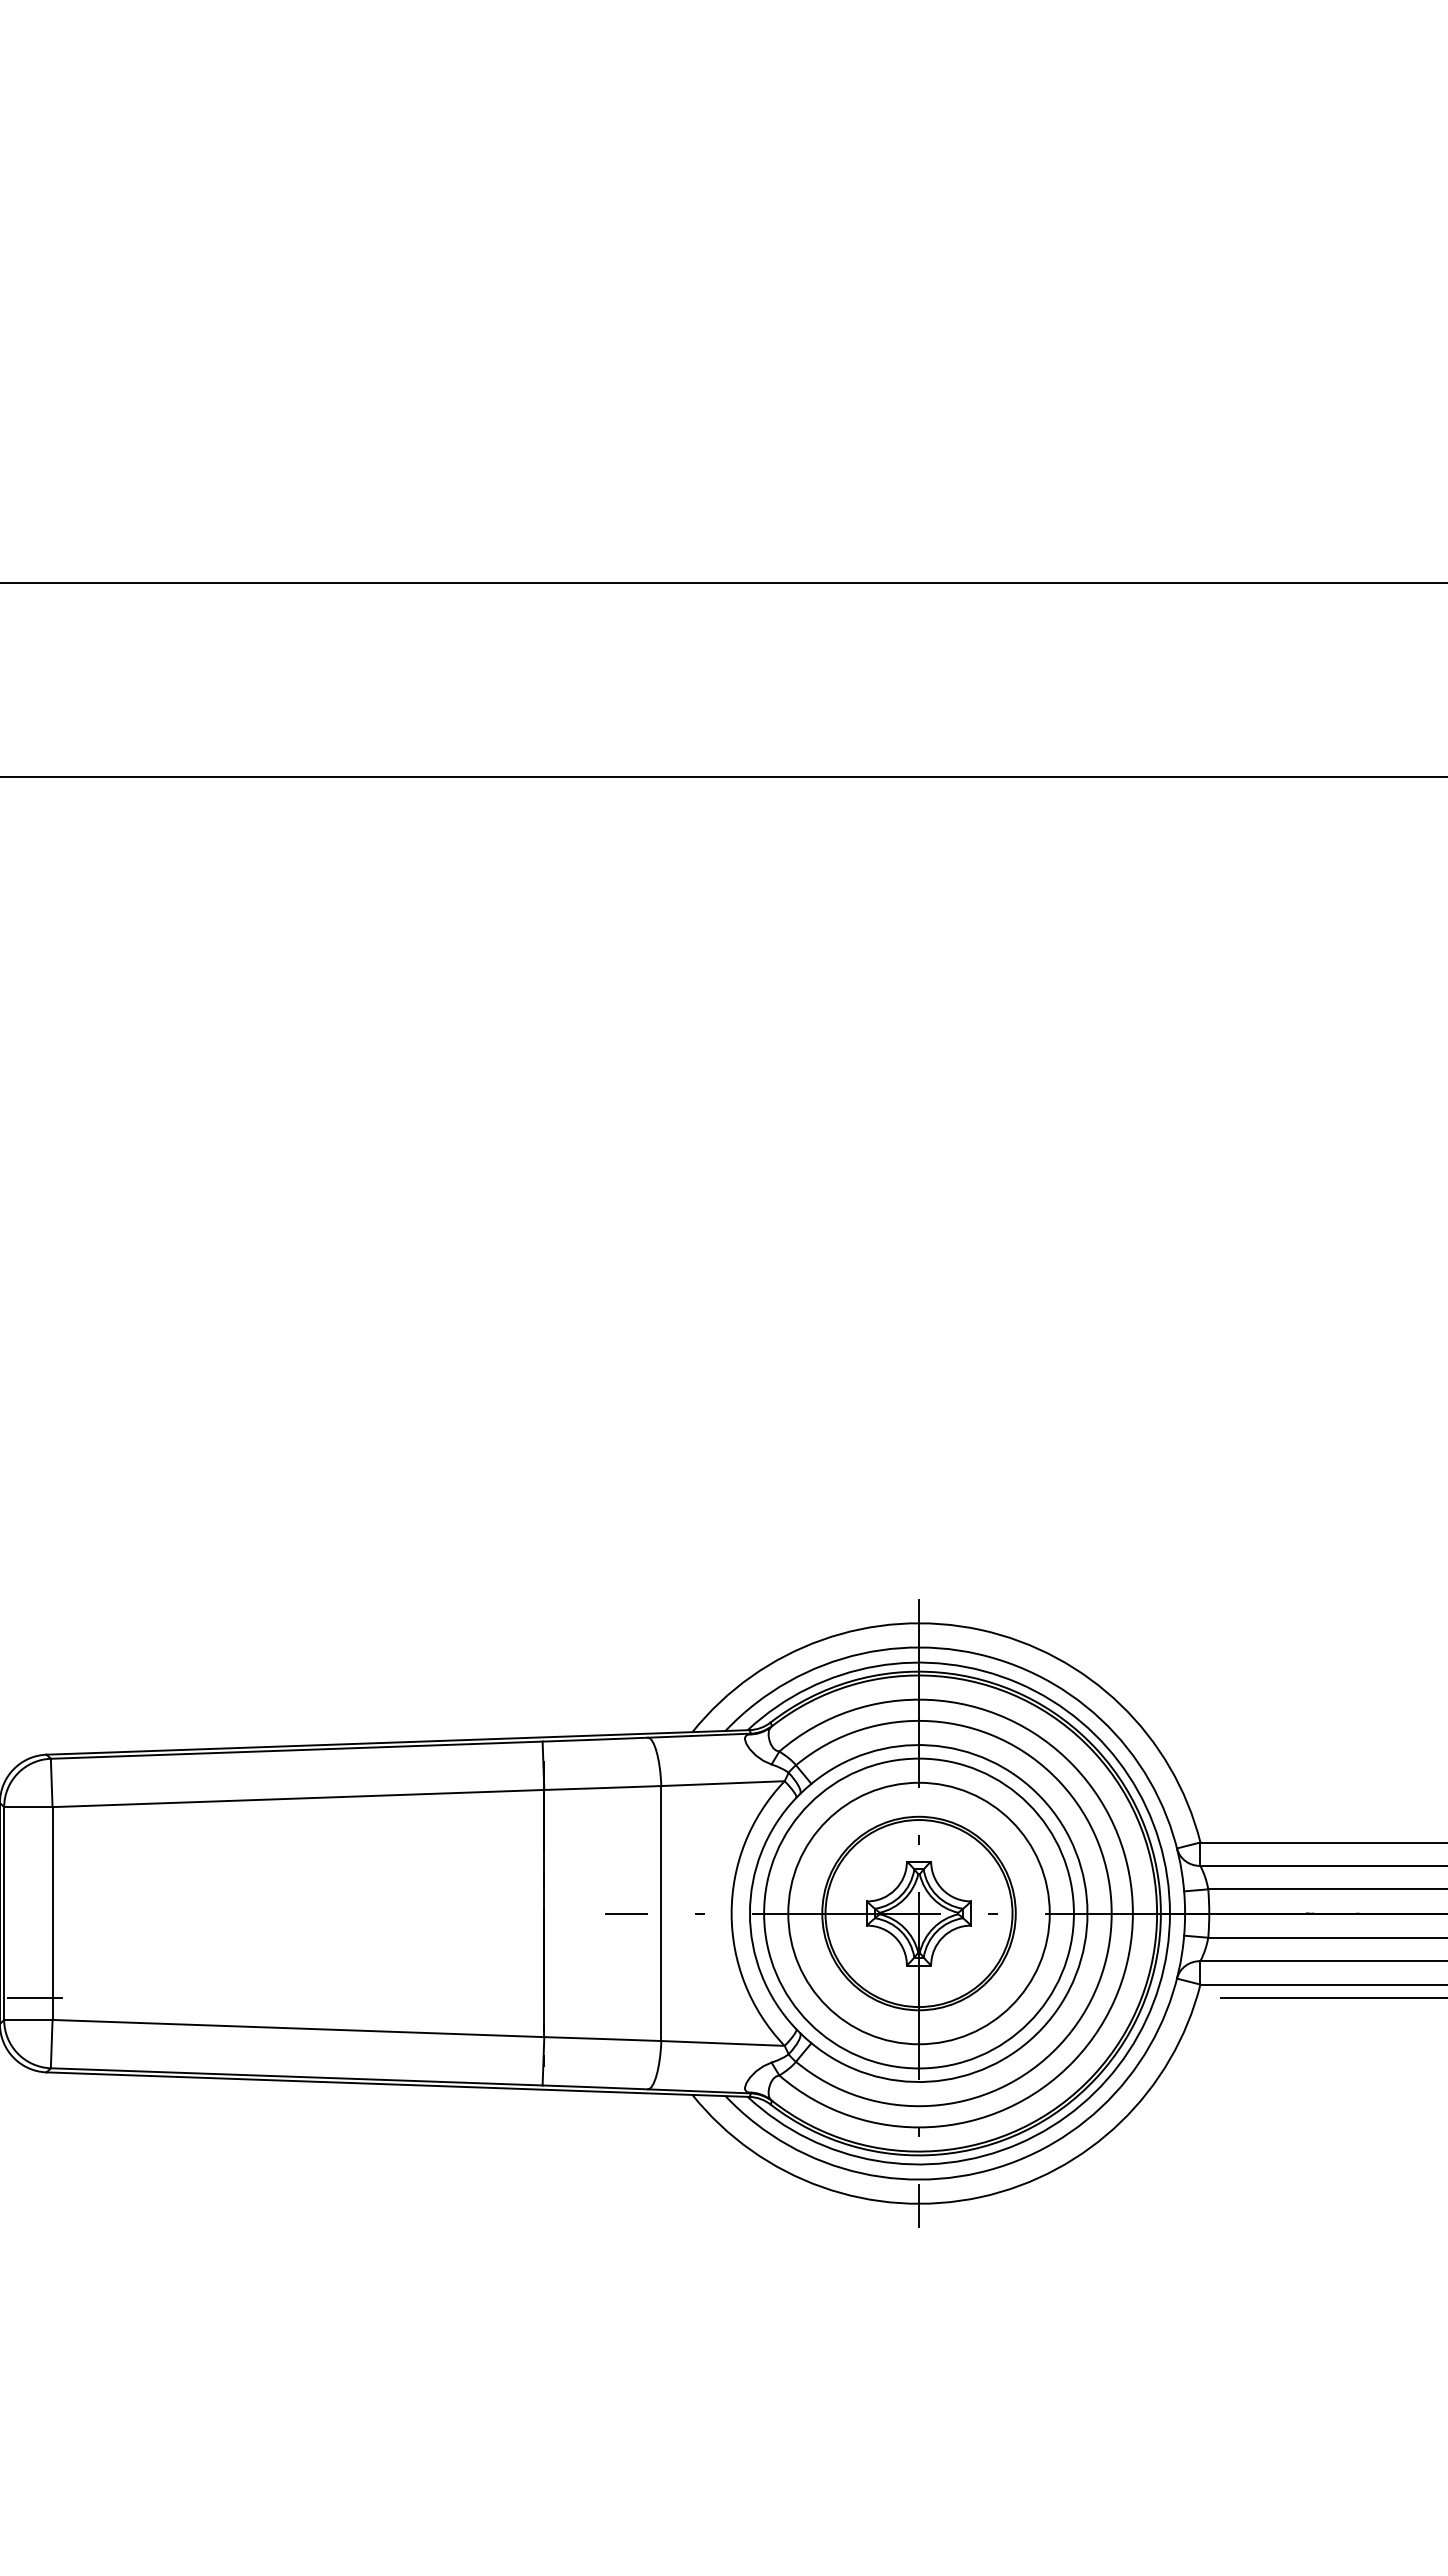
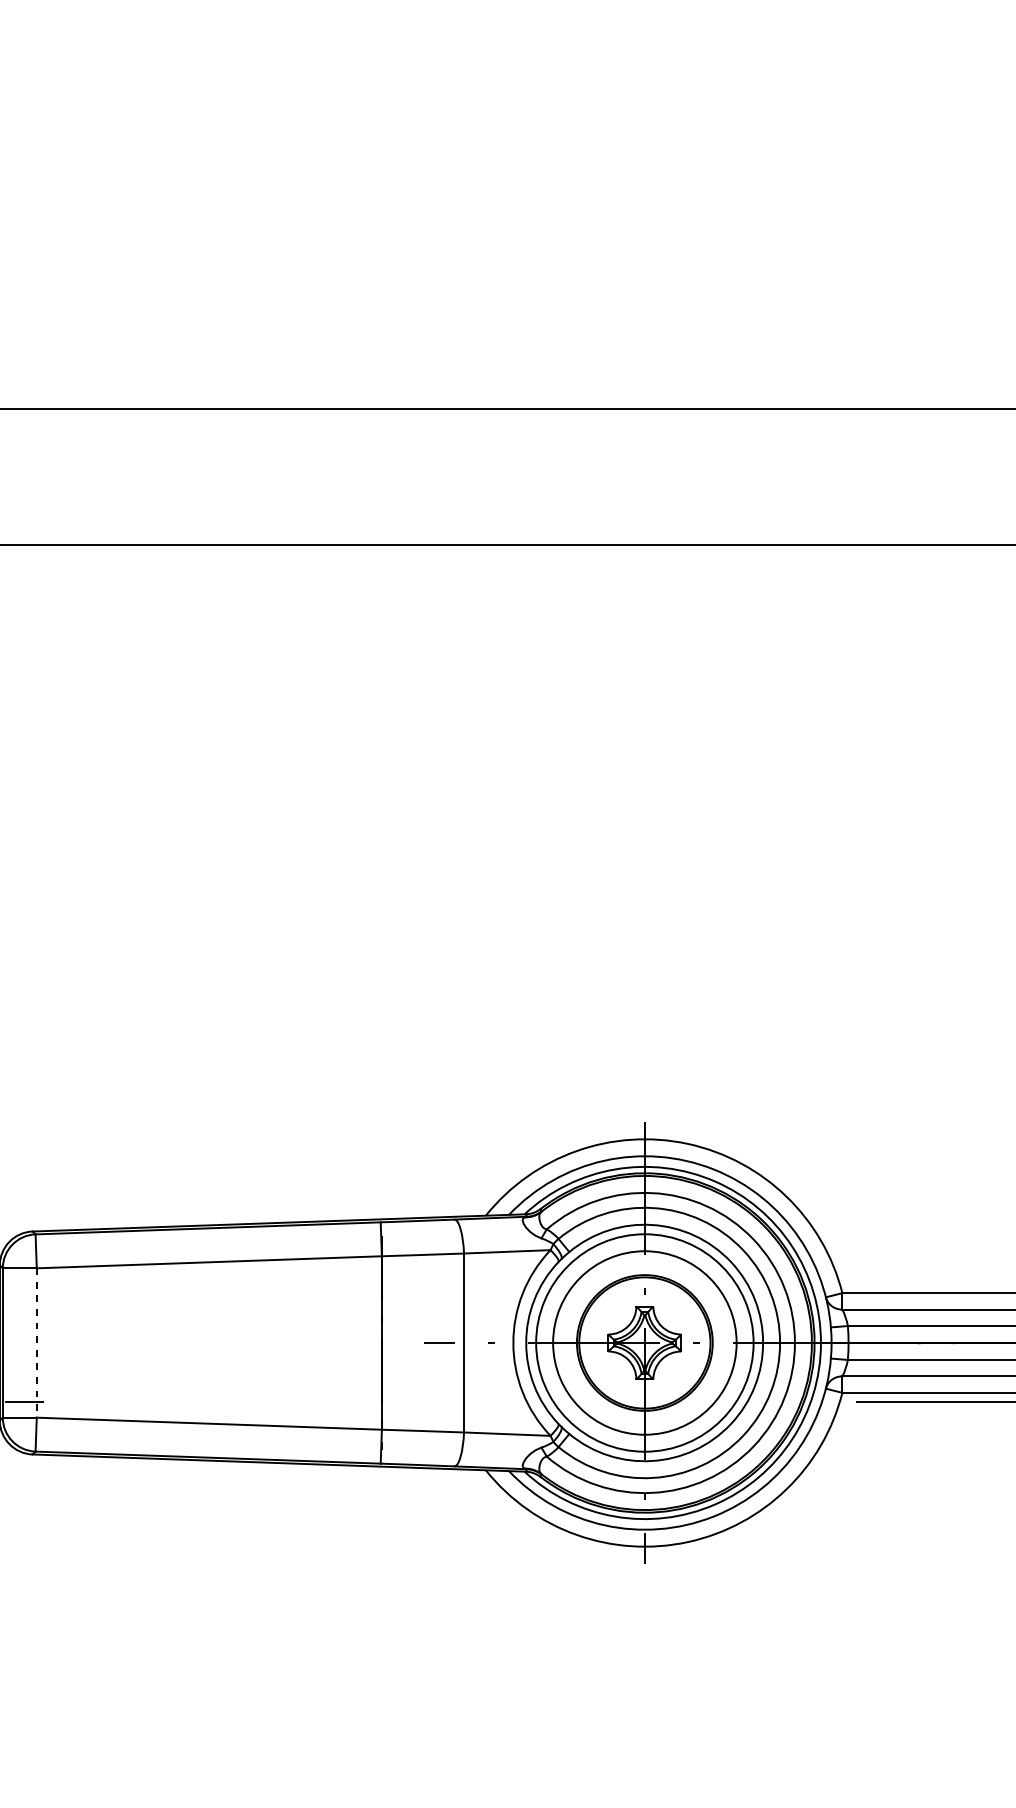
line: (52, 1914) -> (36, 1343), solid -> dashed

